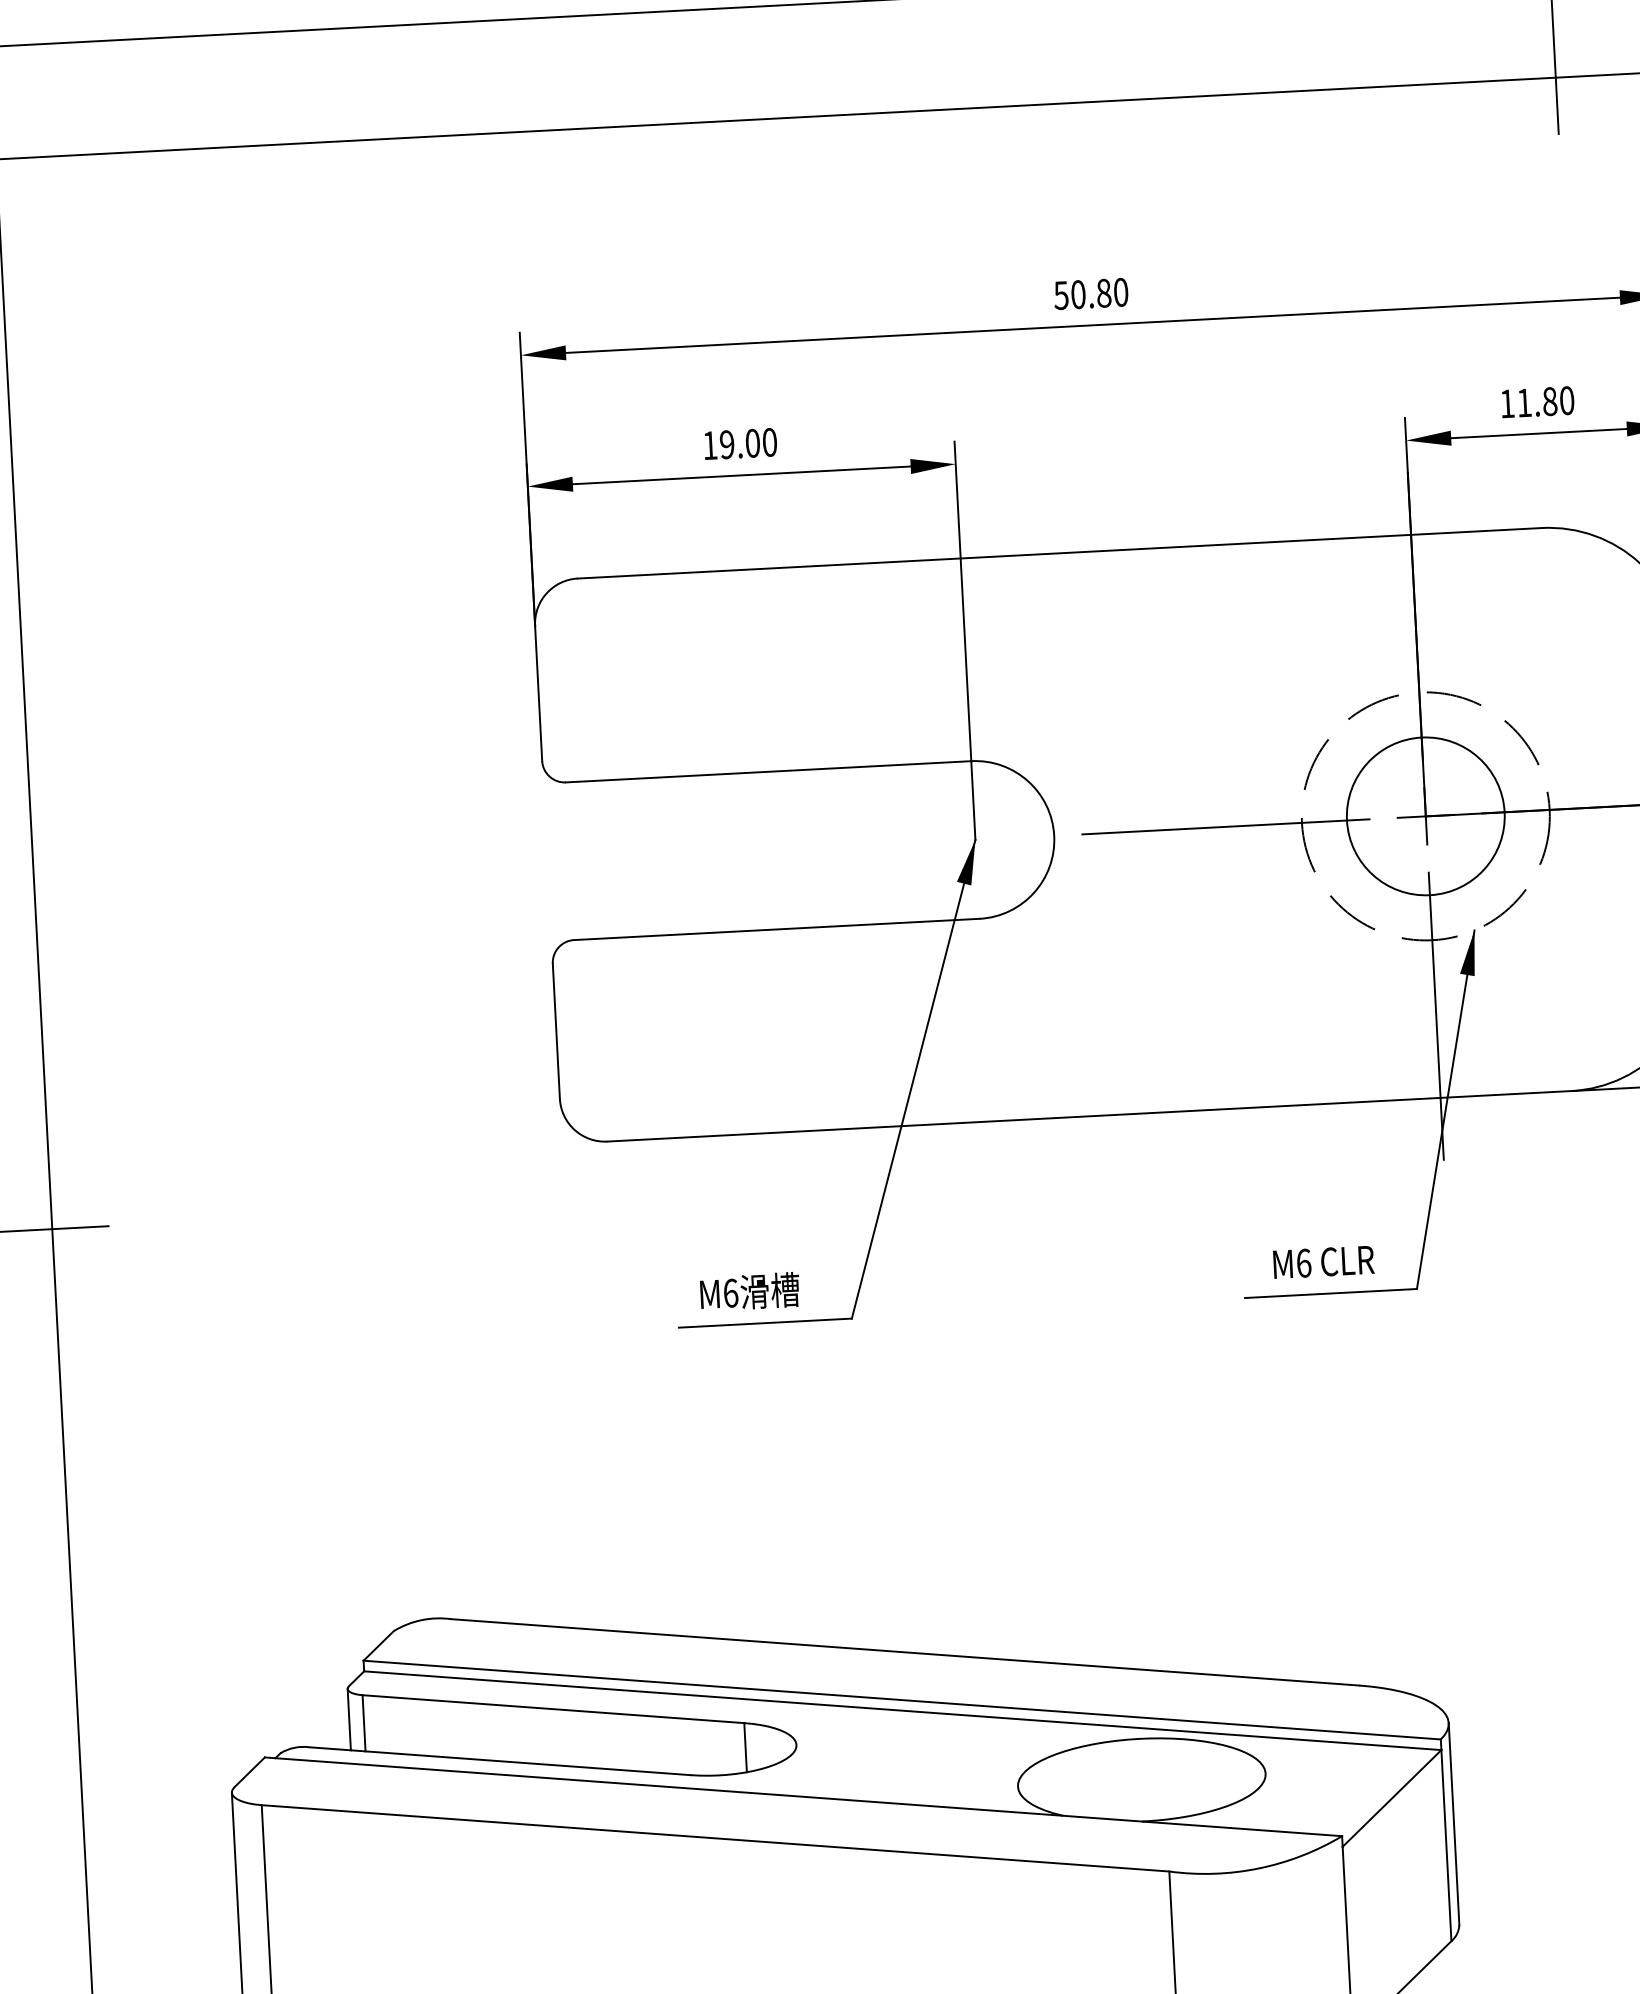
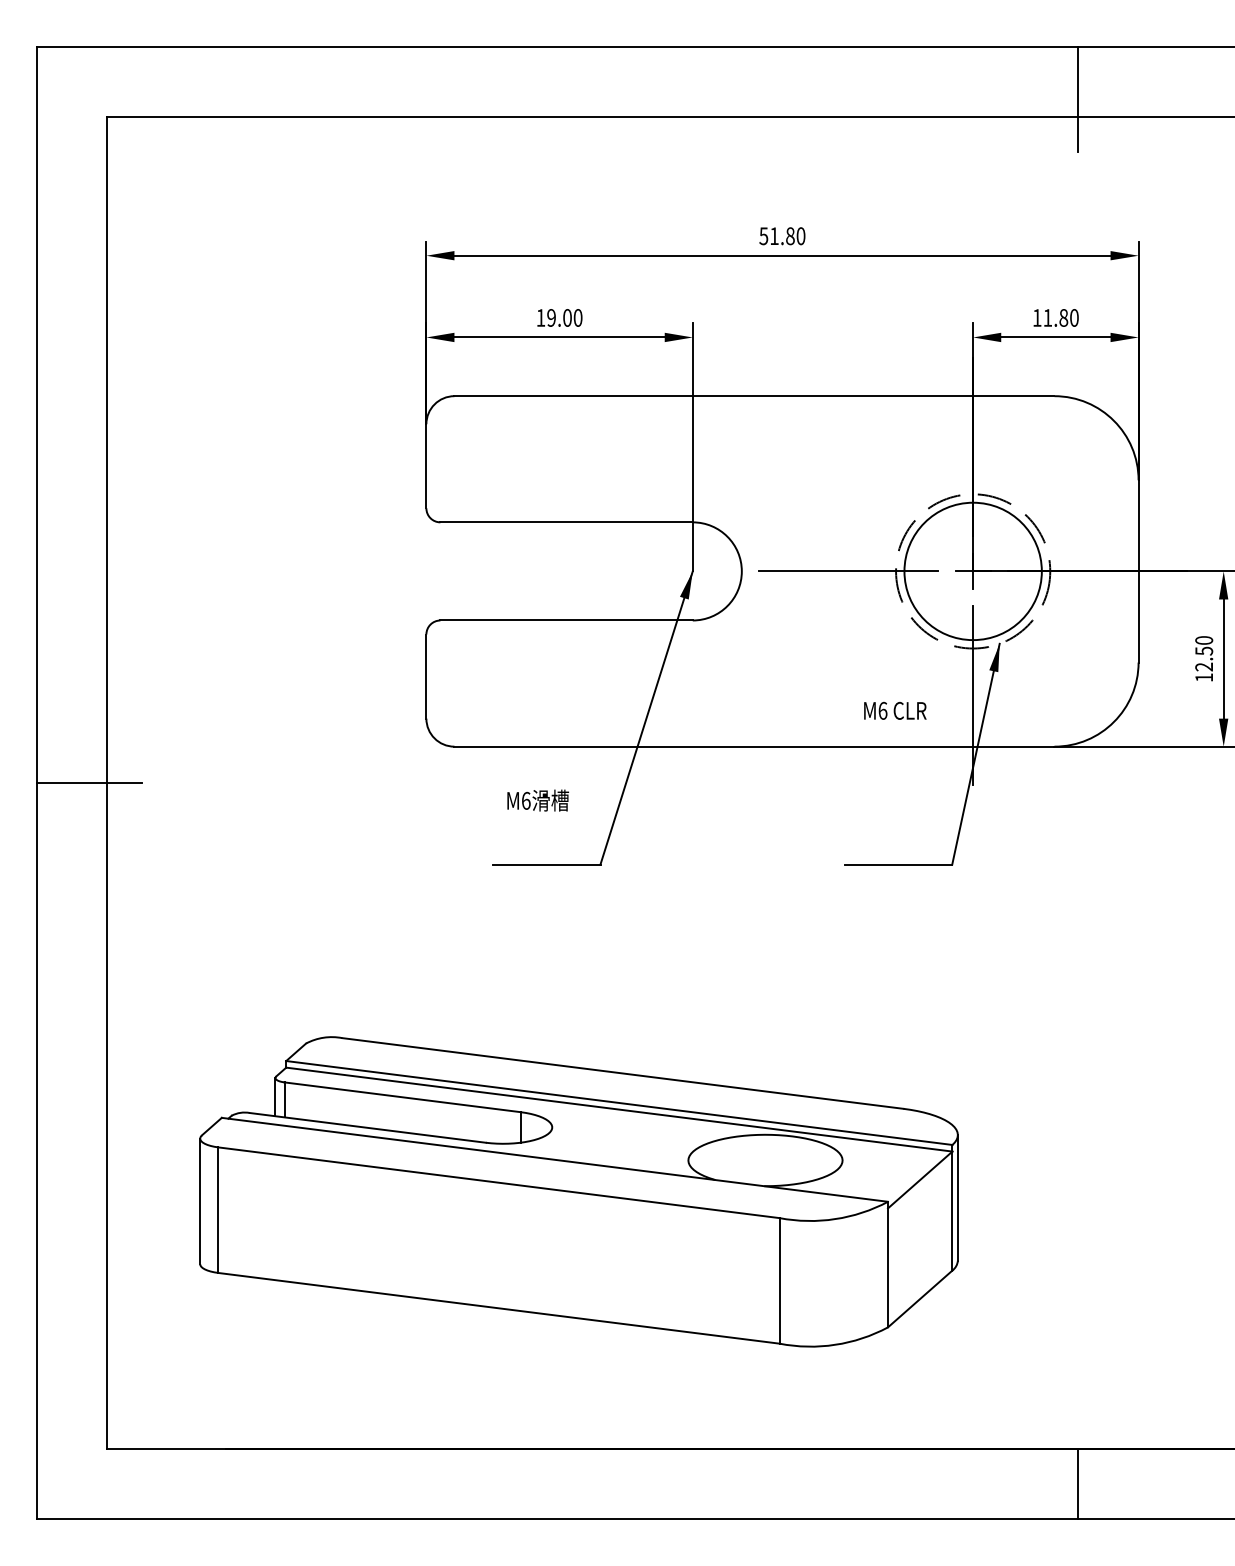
text: (1078, 295) -> (774, 236), 50.80 -> 51.80
circle: (1426, 816) -> (973, 571), size x1.4
text: (1324, 1261) -> (895, 710), moved
text: (748, 1291) -> (537, 800), moved

